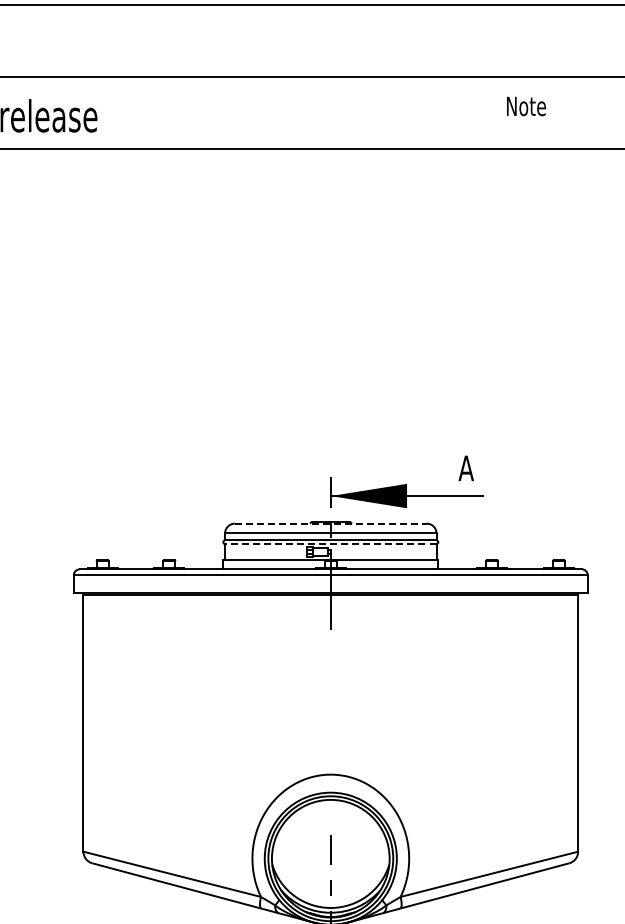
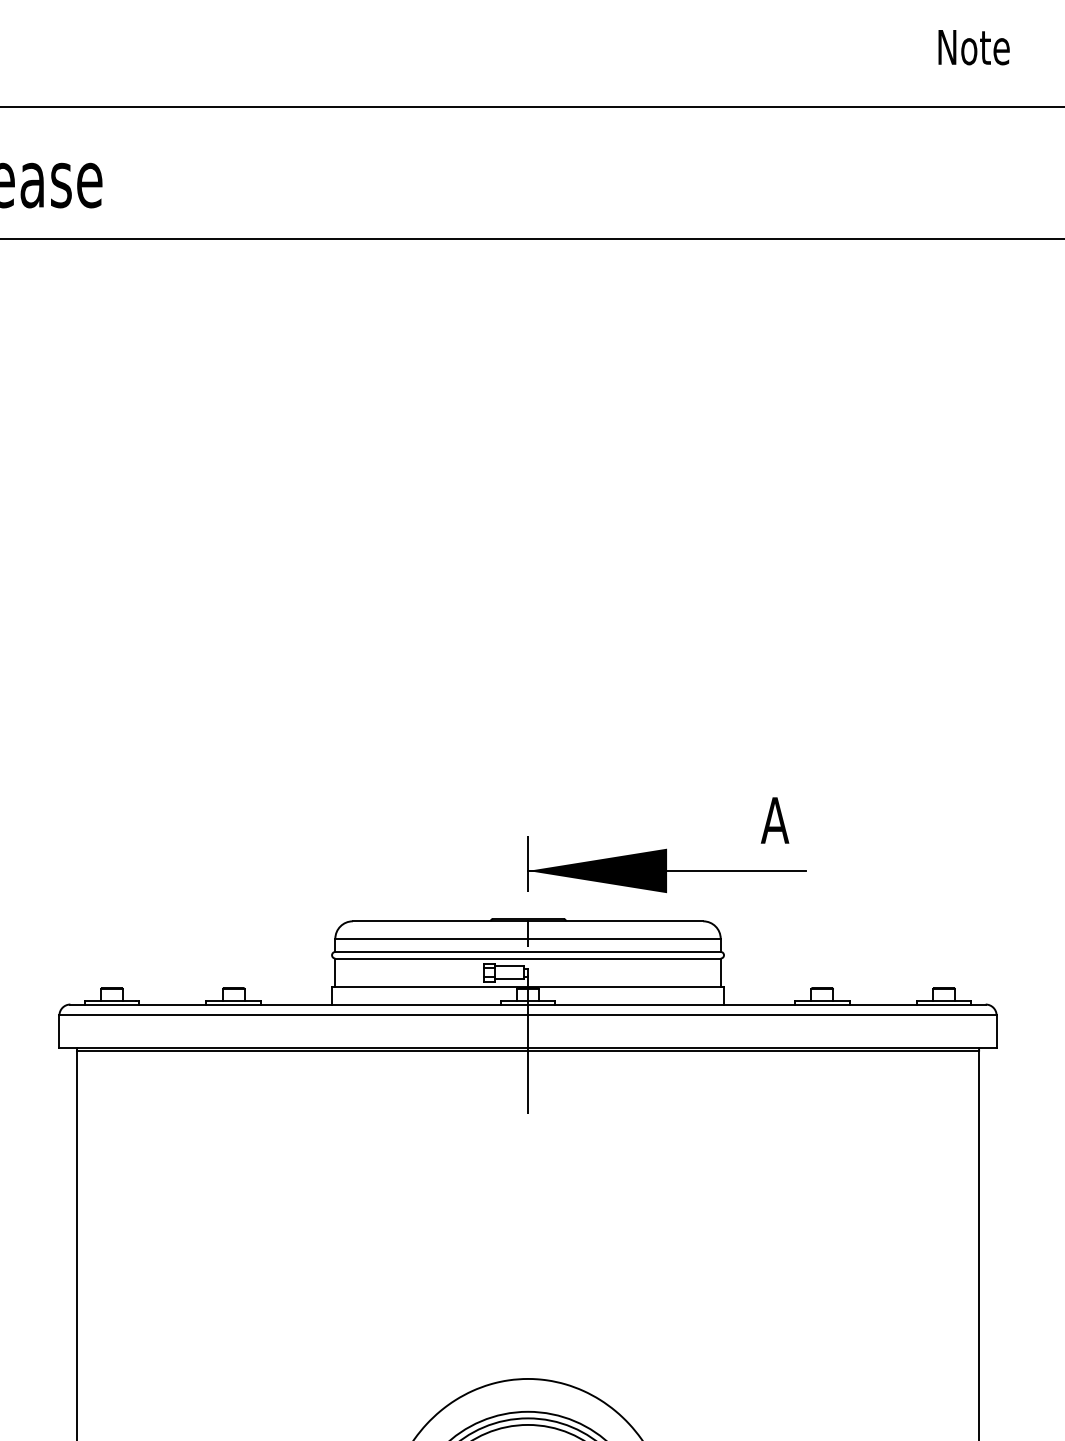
text: (526, 106) -> (974, 47), moved
line: (331, 523) -> (529, 920), dashed -> solid
line: (330, 544) -> (527, 959), dashed -> solid

